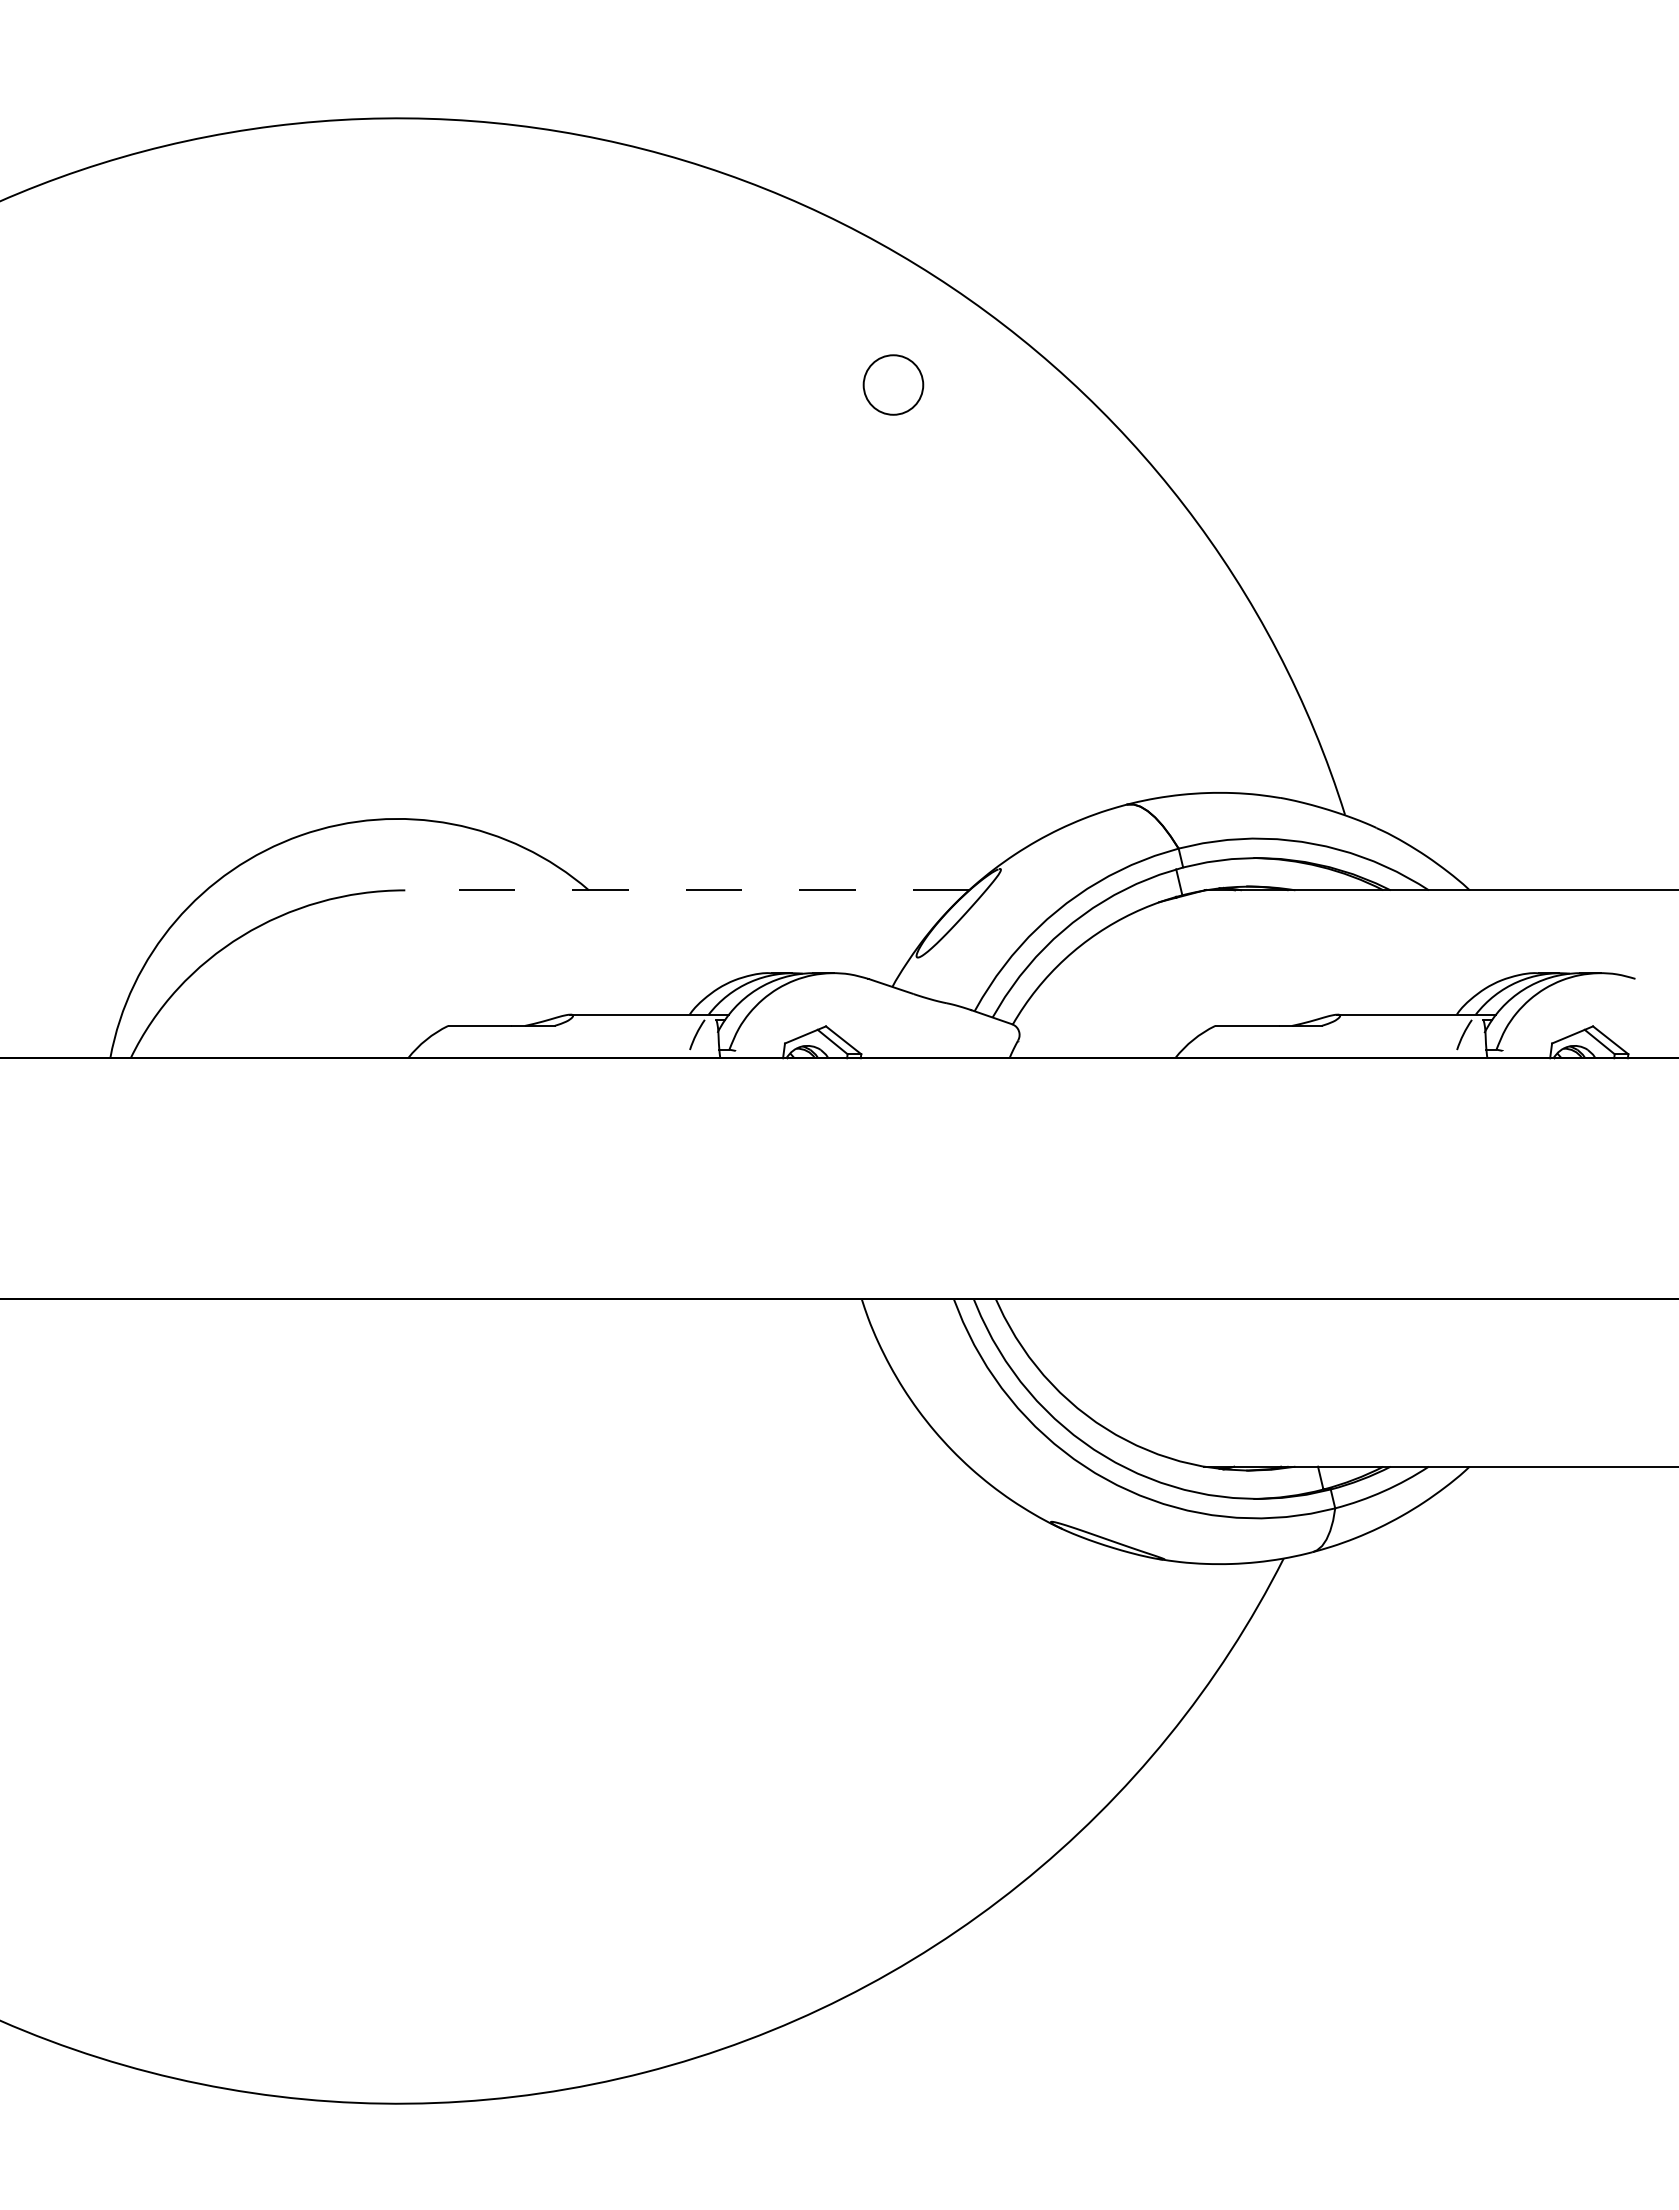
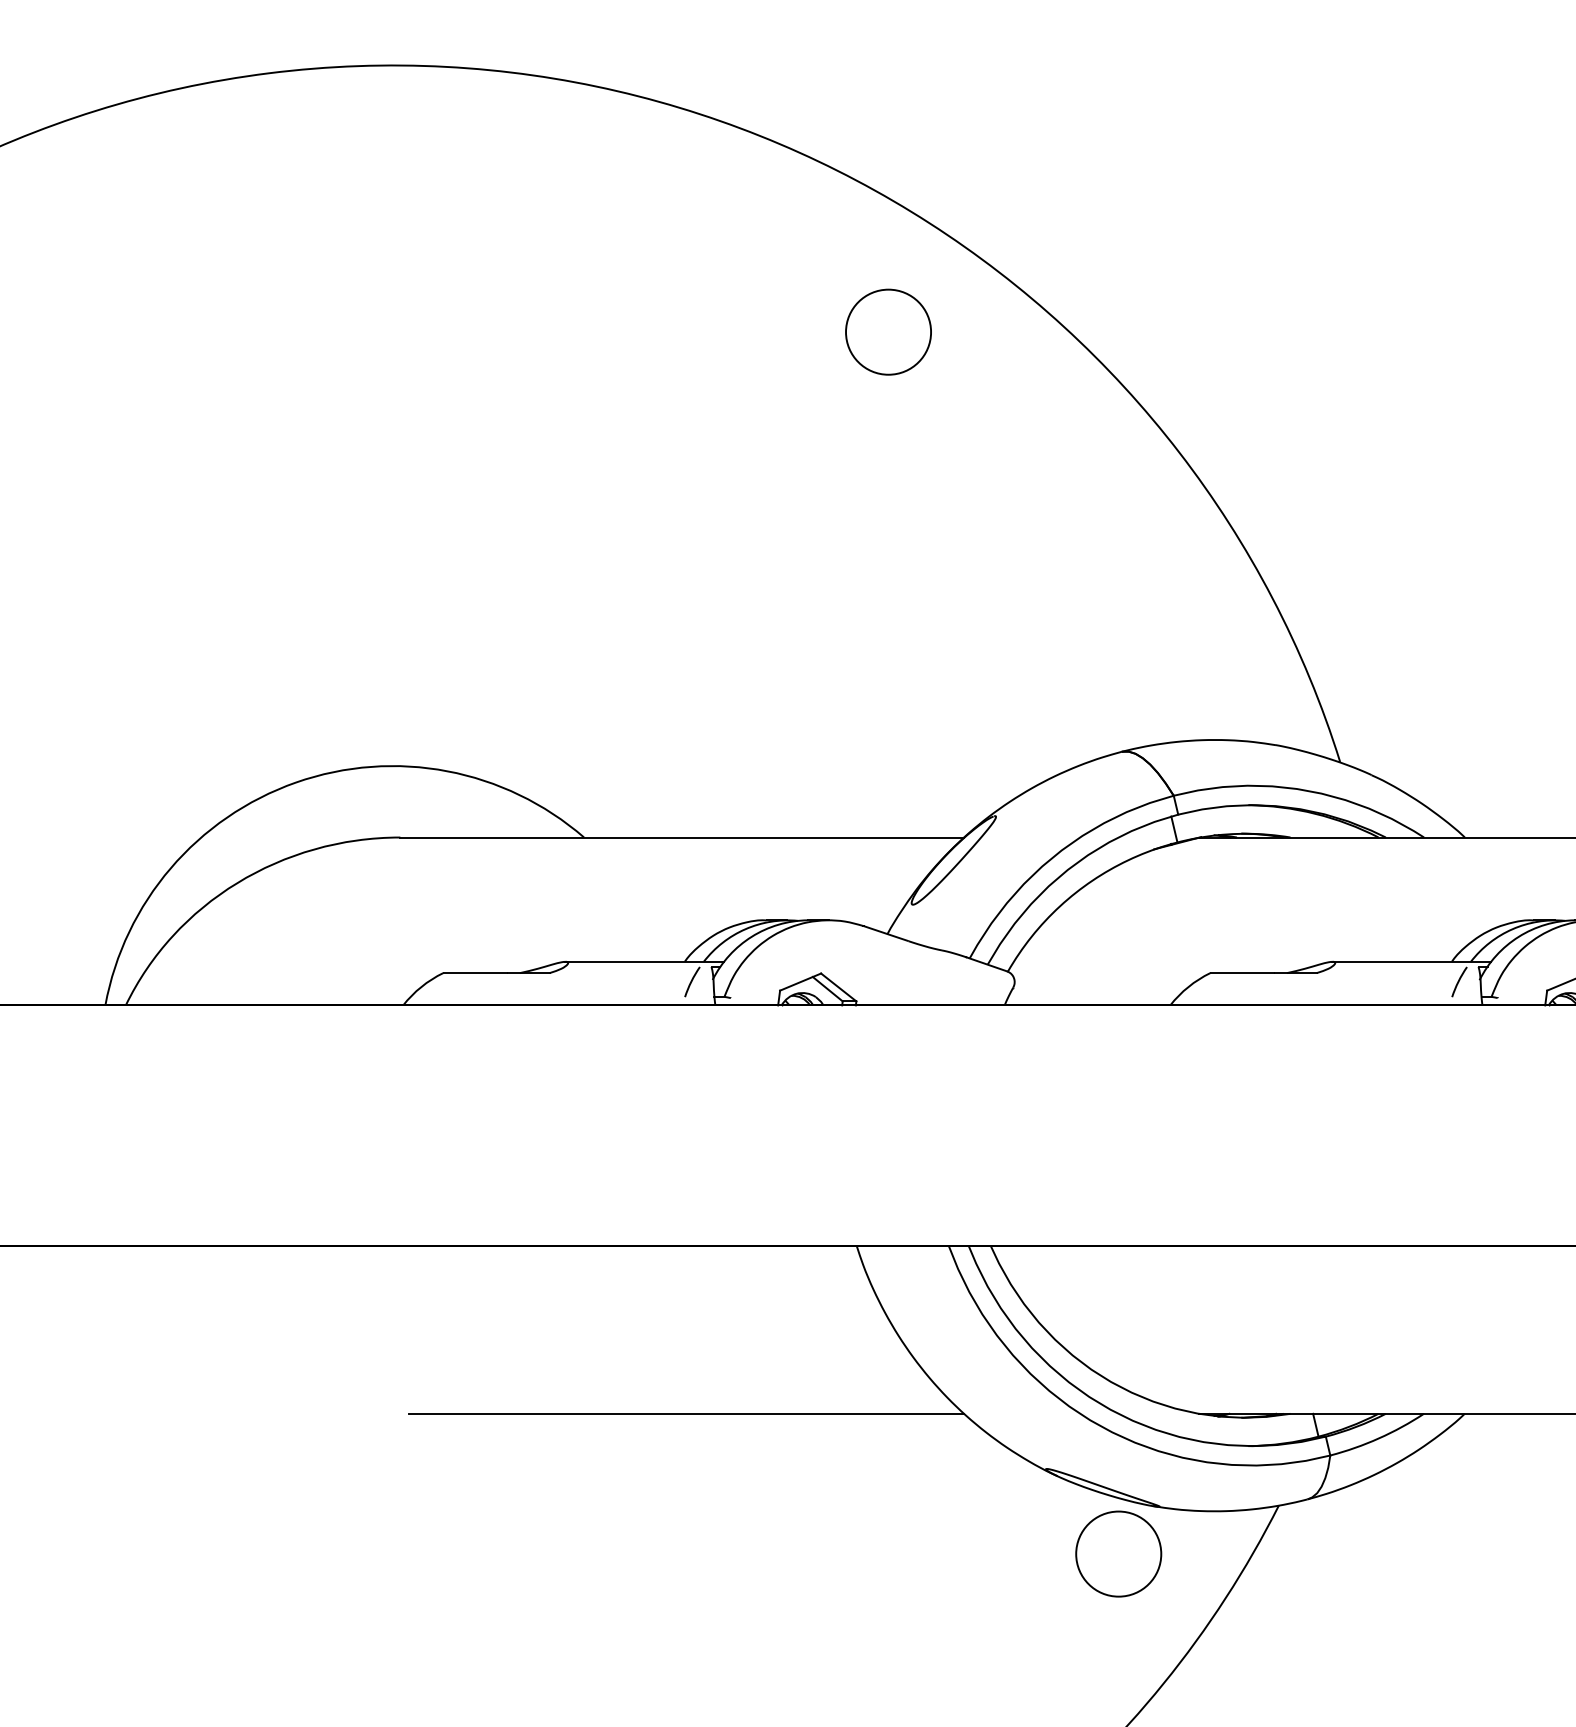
circle: (893, 384) -> (888, 331), size x1.43
line: (687, 890) -> (682, 837), dashed -> solid
line: (691, 1466) -> (686, 1413), added
circle: (1123, 1606) -> (1118, 1553), added

